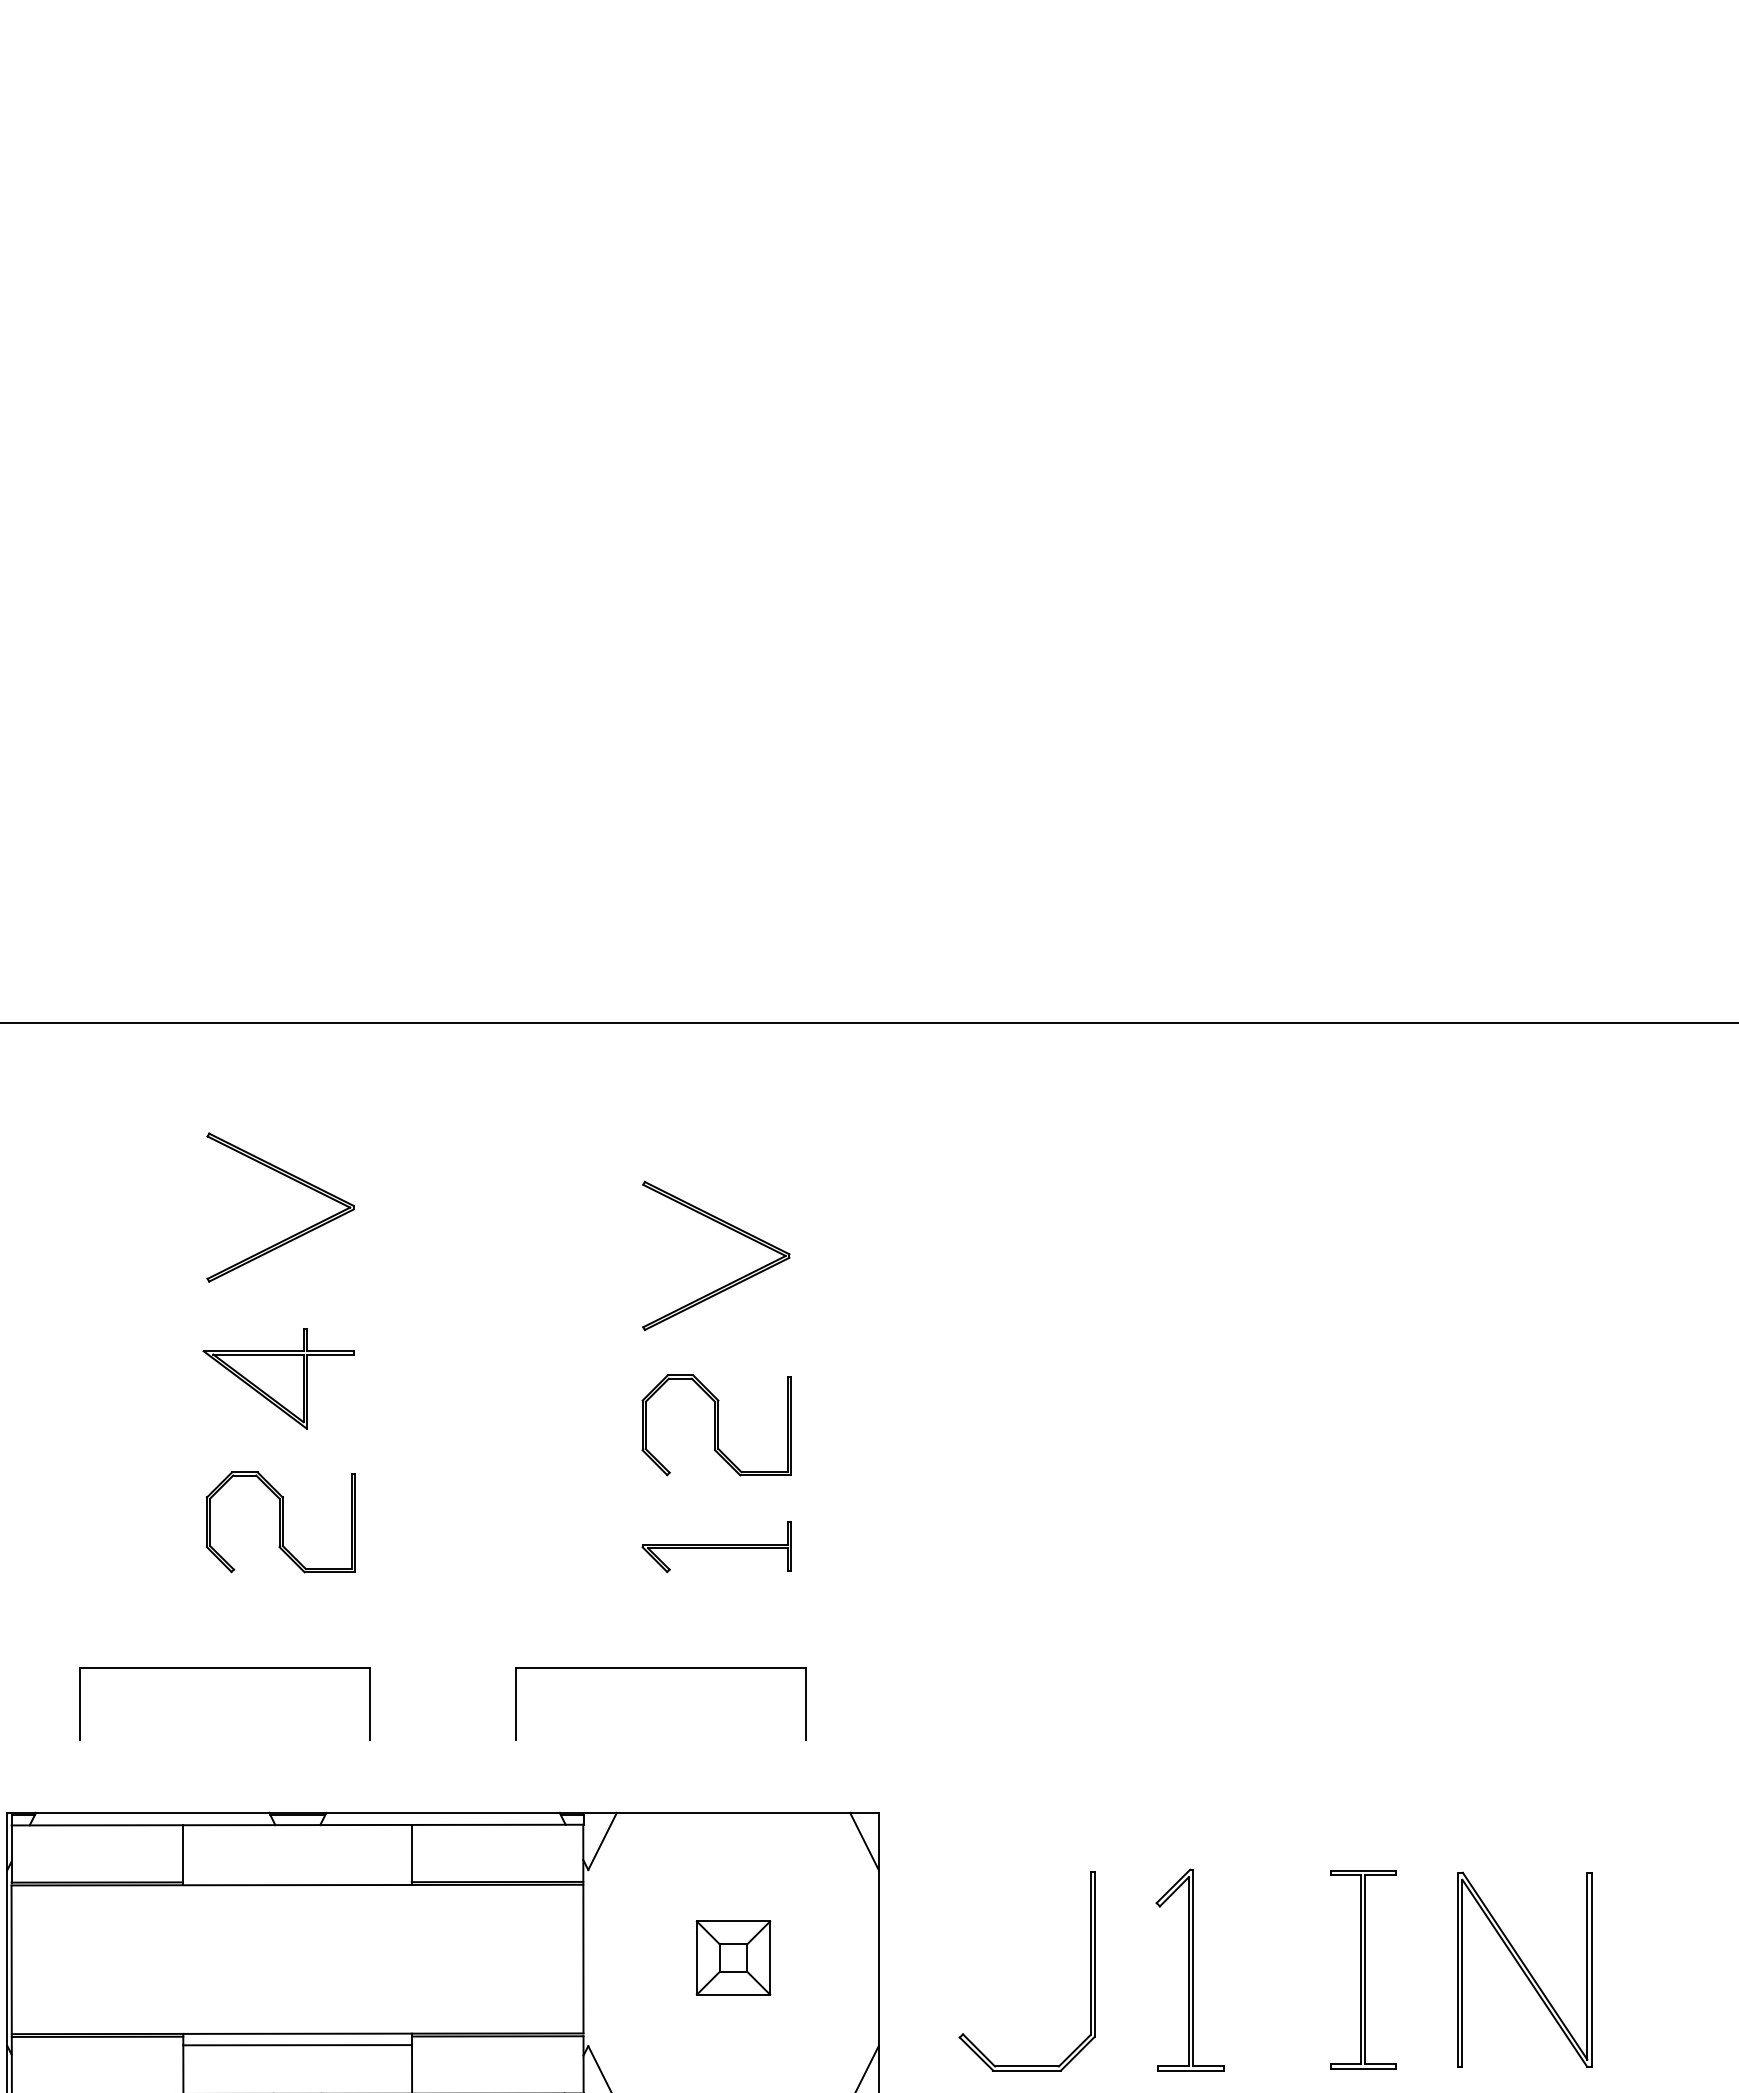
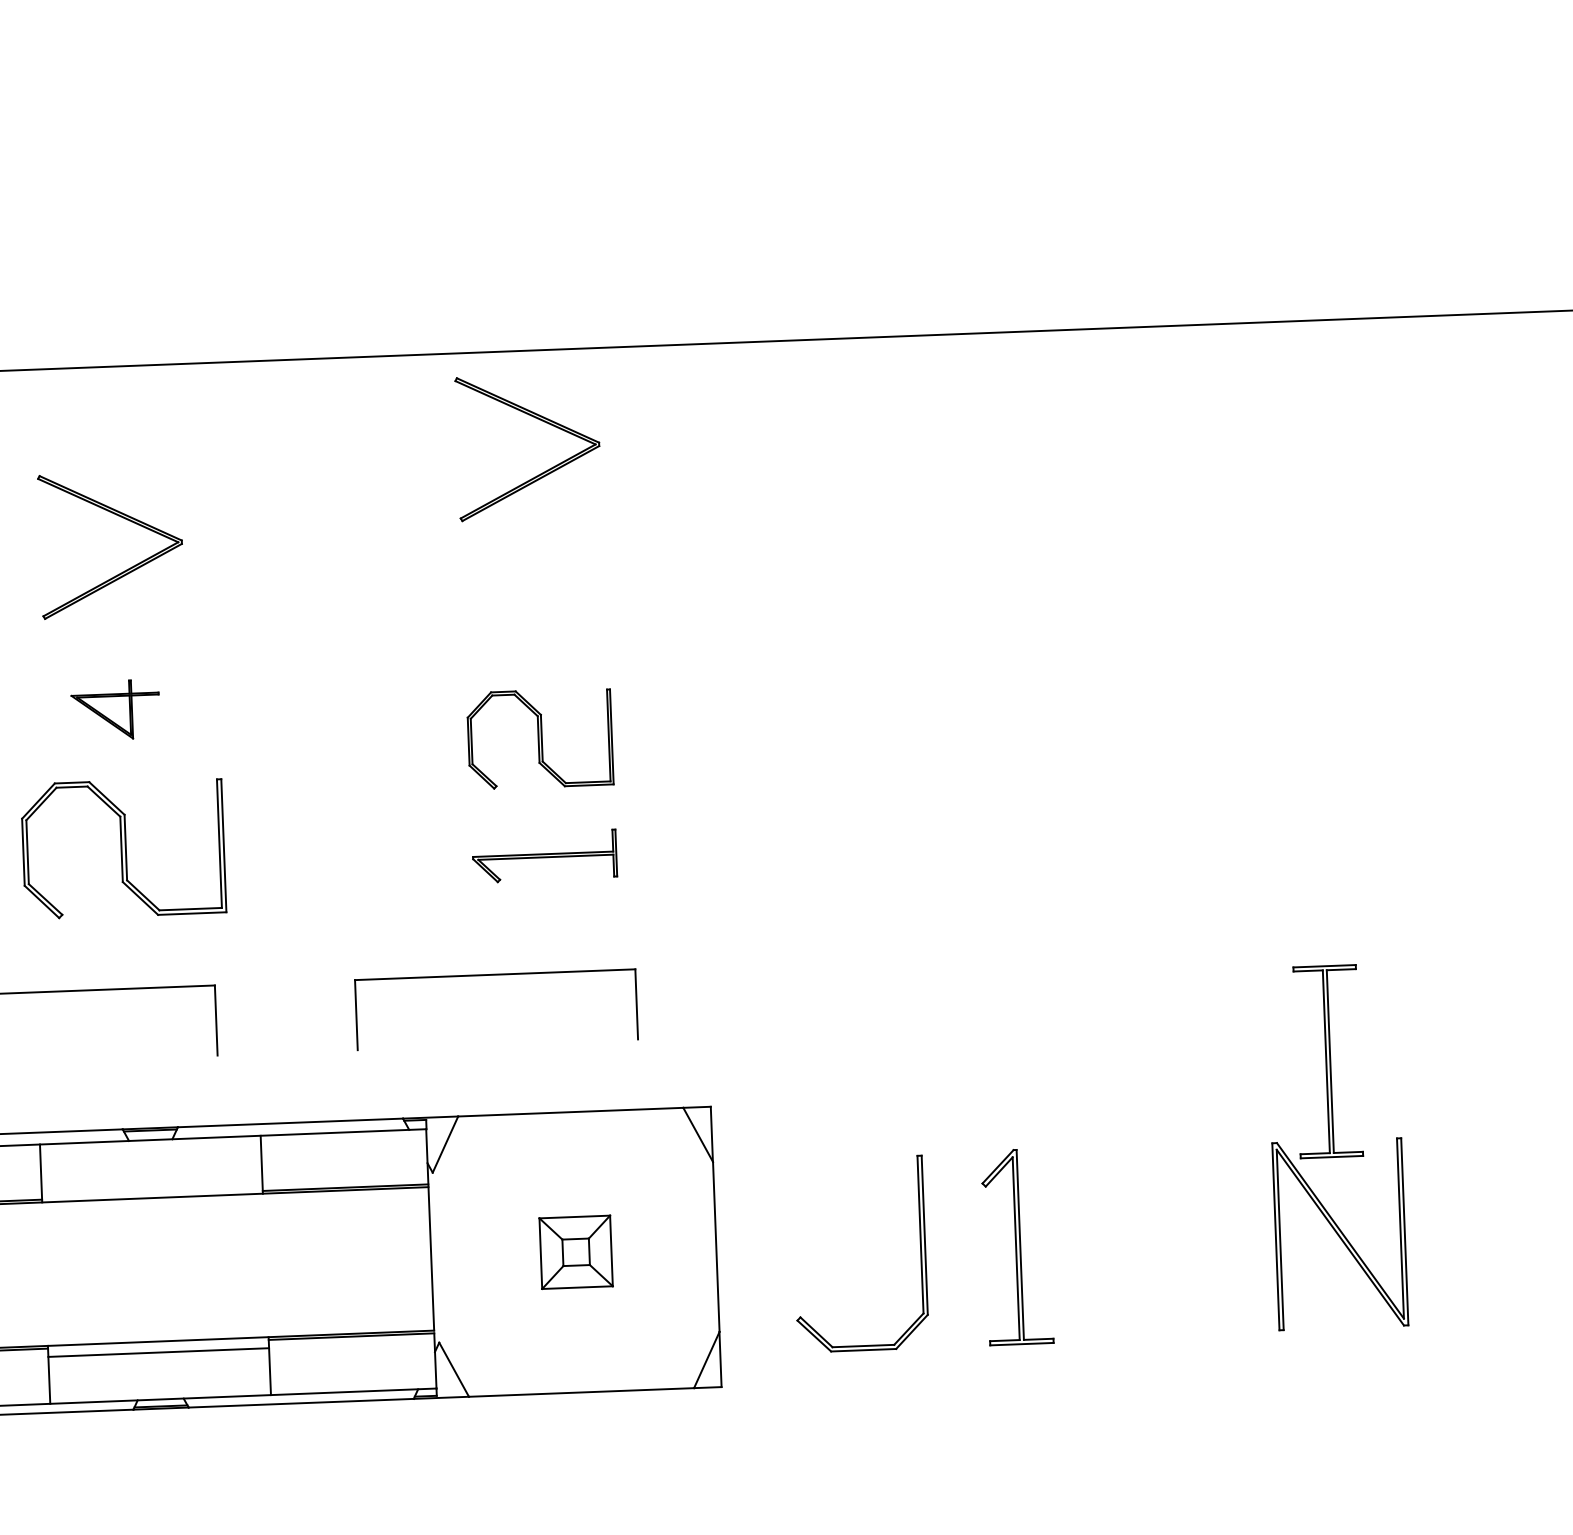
part: (730, 1229) -> (541, 420), moved
part: (278, 1378) -> (115, 709), size x0.6
part: (280, 1522) -> (122, 848), size x1.4
part: (1363, 1969) -> (1328, 1061), moved

